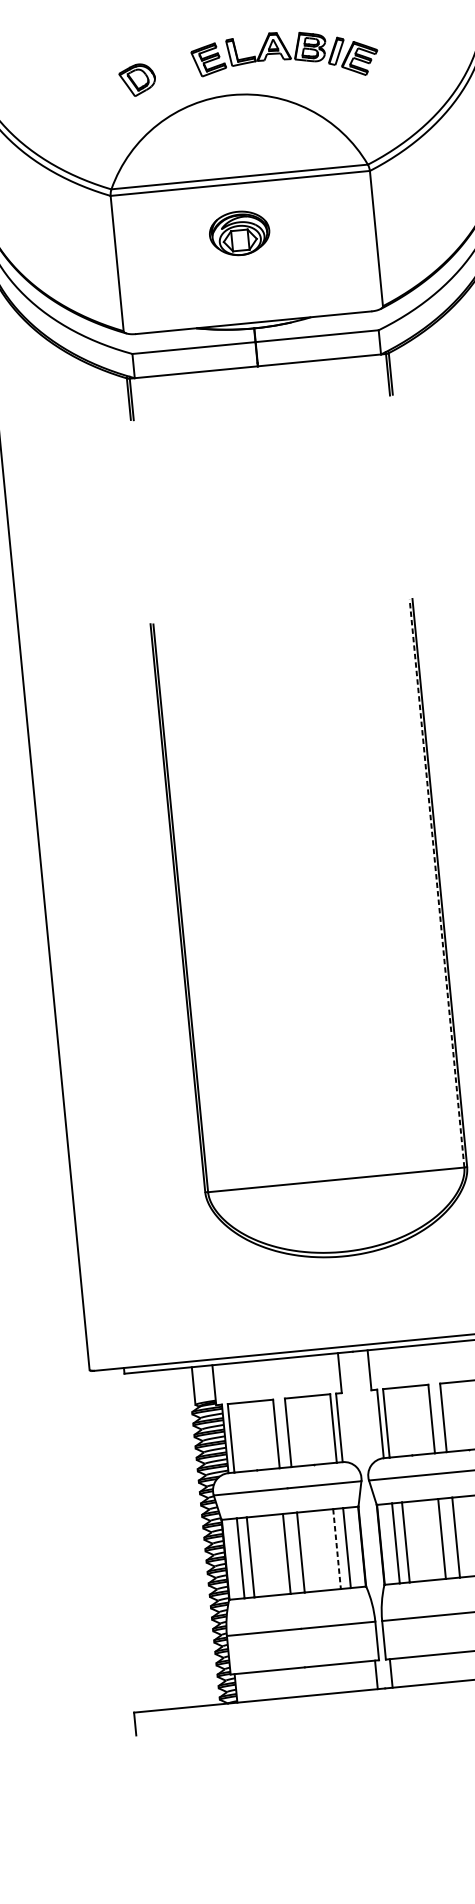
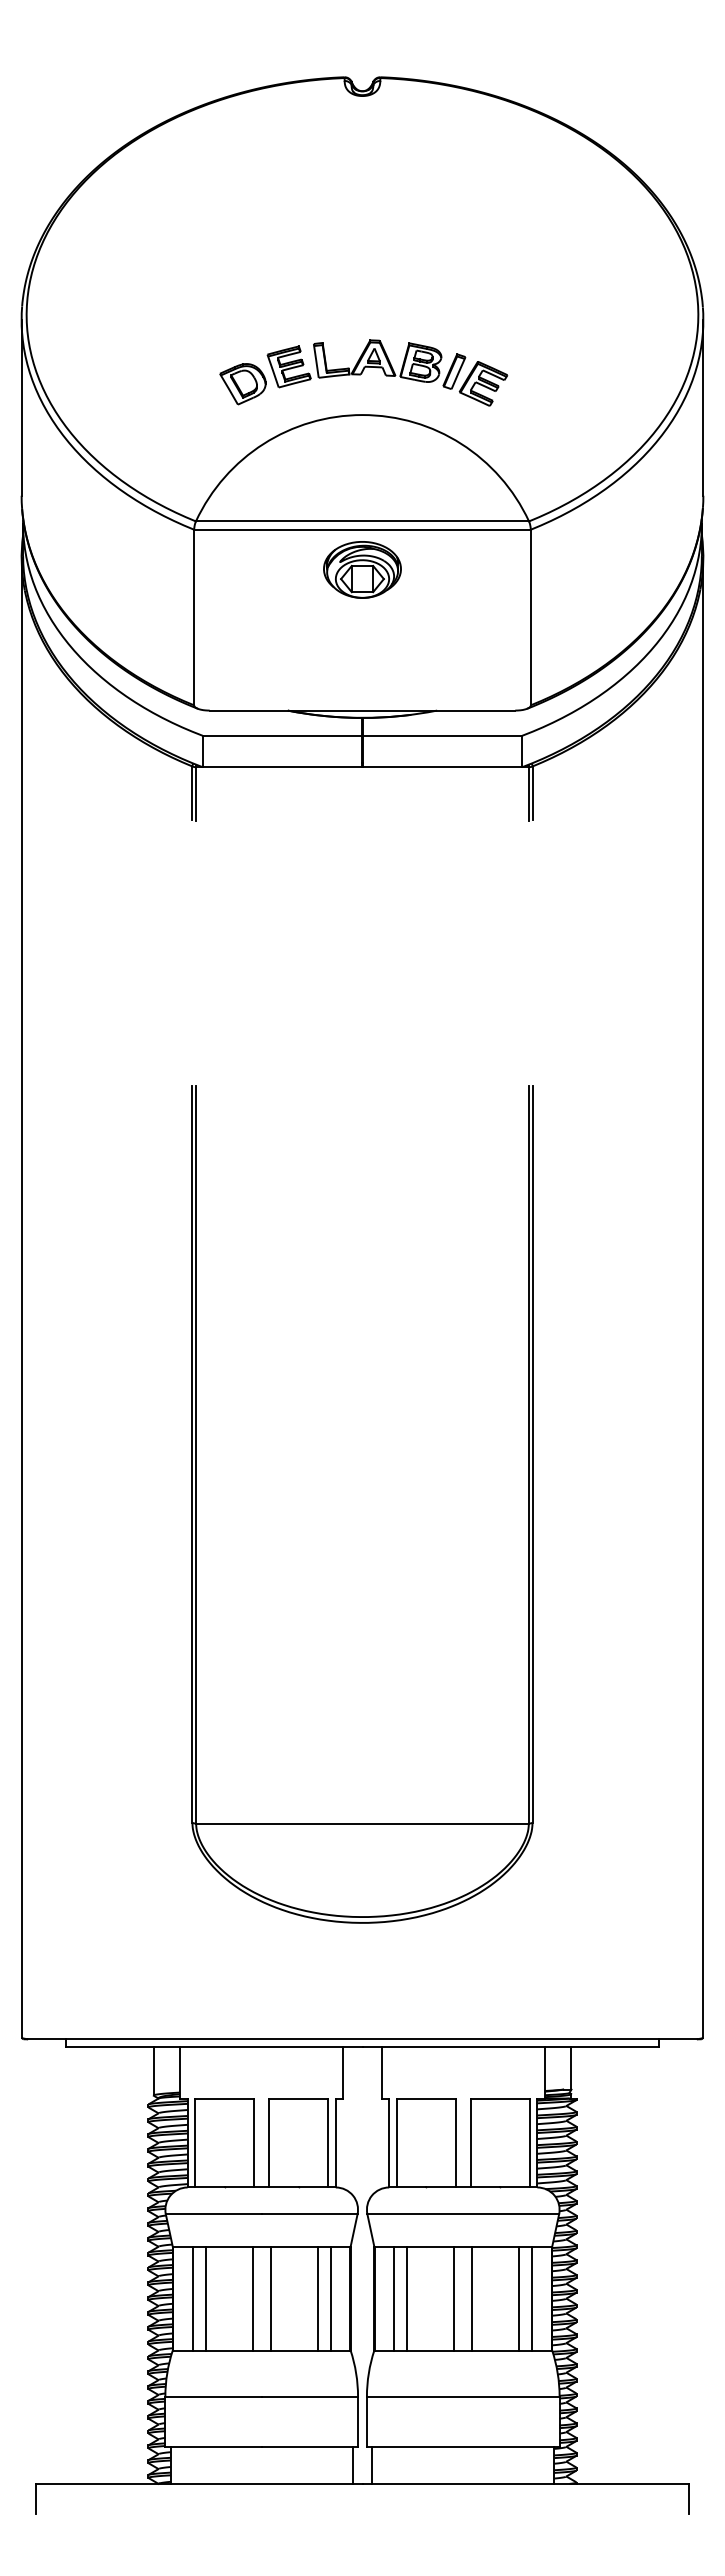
part: (284, 56) -> (387, 372), moved
part: (239, 233) -> (362, 569), moved
line: (436, 883) -> (528, 1454), dashed -> solid
line: (336, 1549) -> (317, 2298), dashed -> solid

